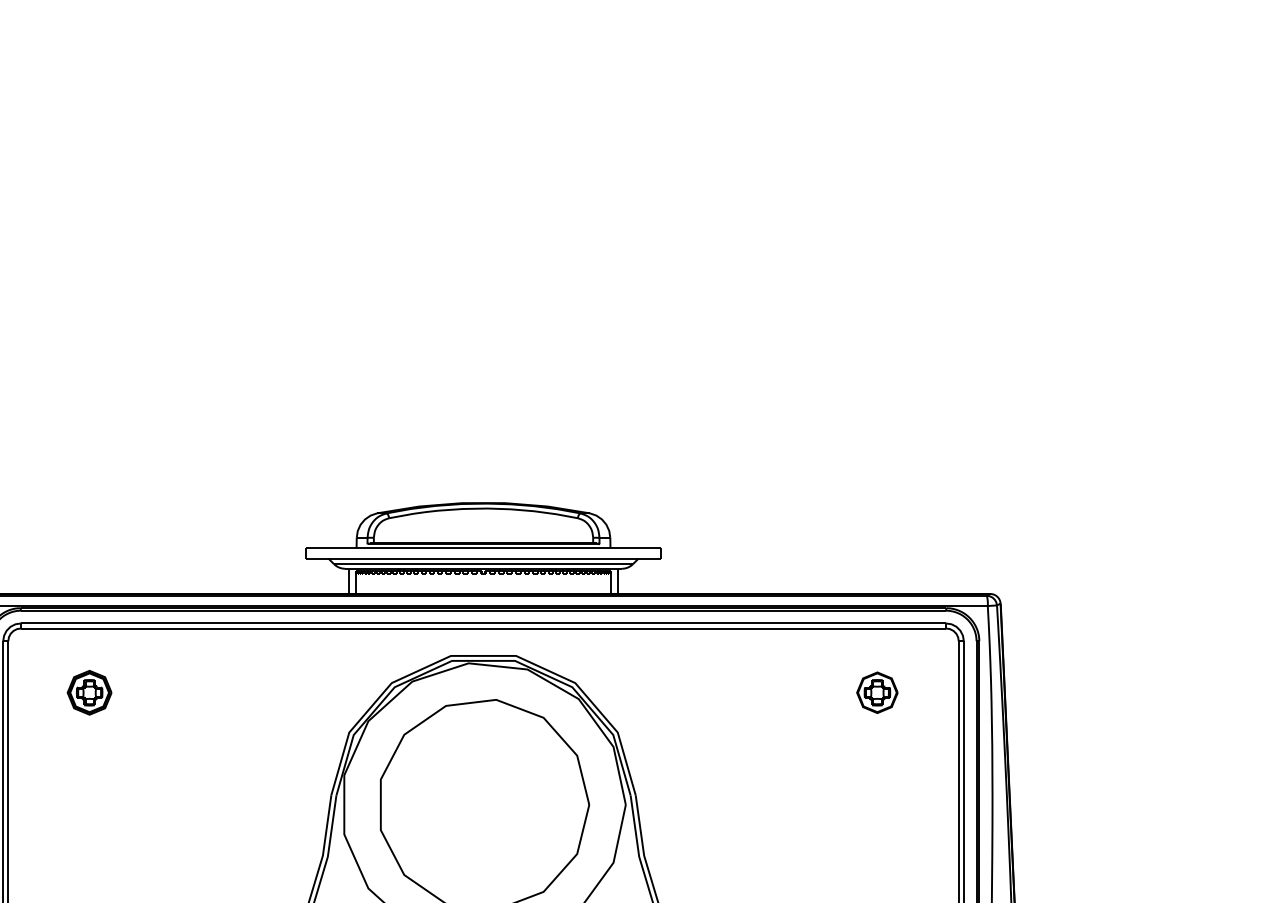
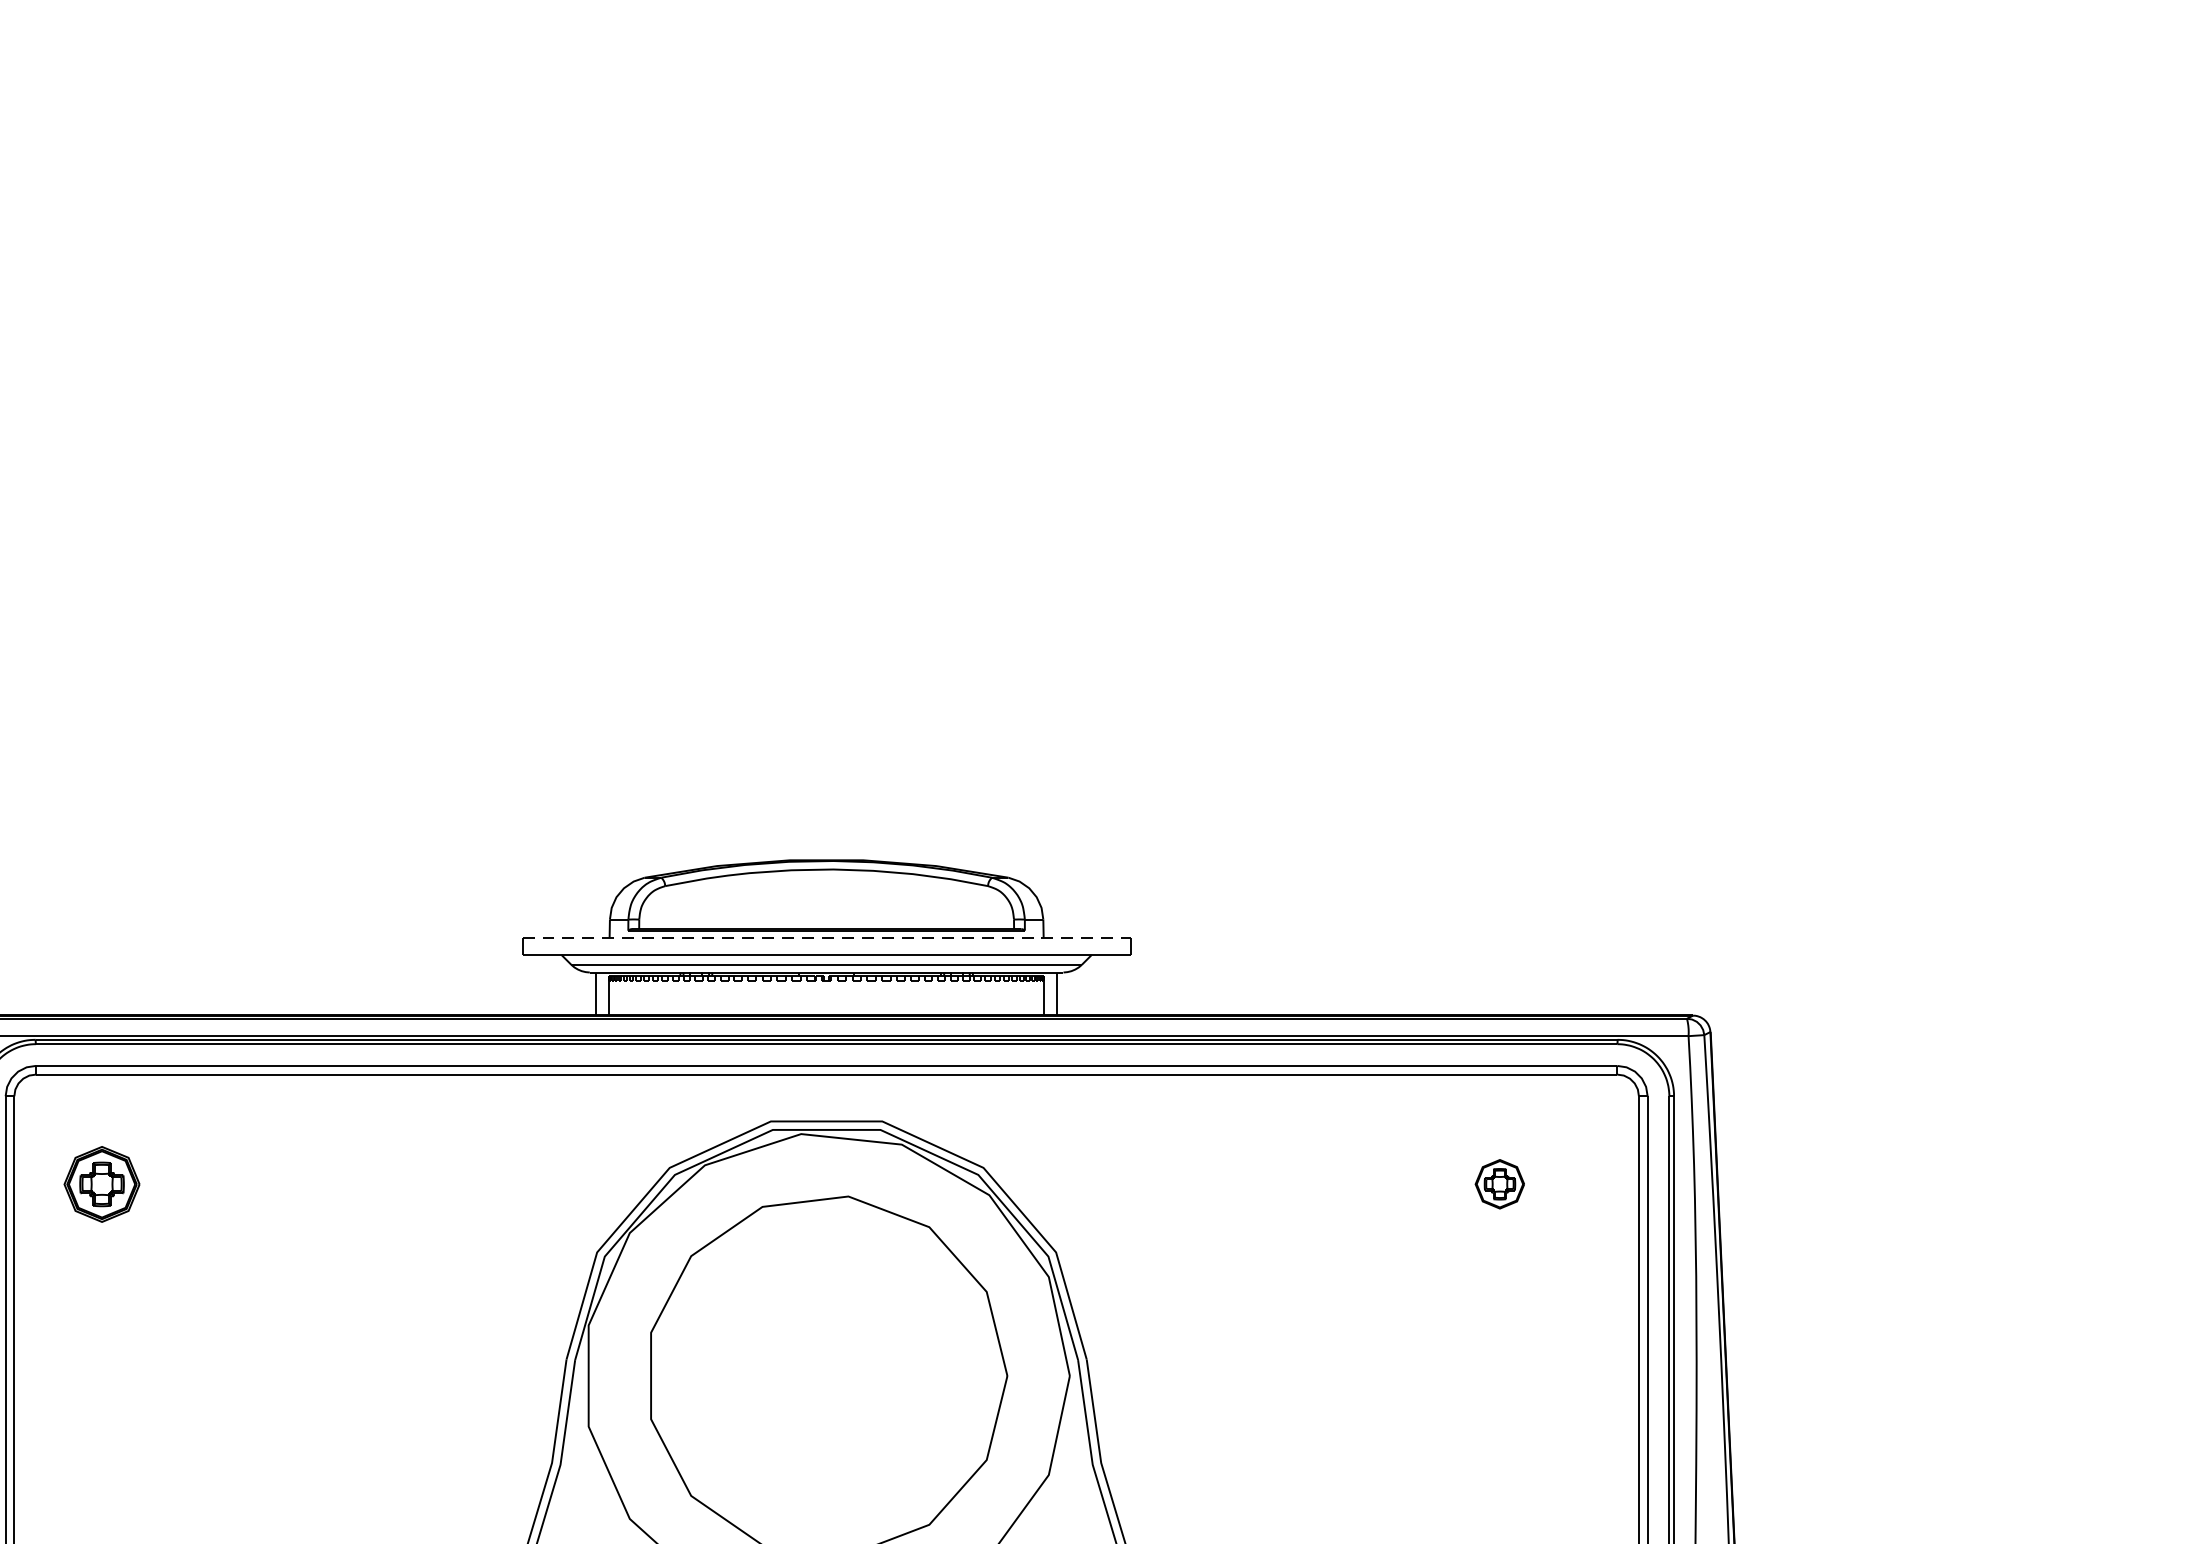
line: (483, 548) -> (826, 937), solid -> dashed
part: (89, 692) -> (101, 1183), moved
part: (877, 692) -> (1500, 1183), size x0.7

